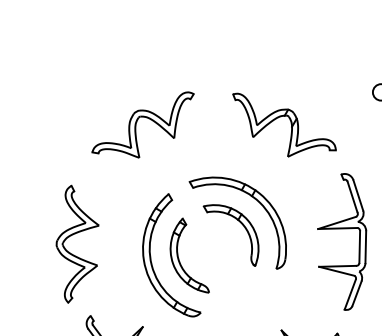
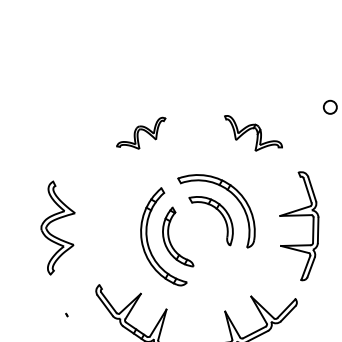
part: (143, 125) -> (141, 133), size x0.6
part: (284, 125) -> (253, 133), size x0.7
part: (73, 236) -> (54, 221), moved

